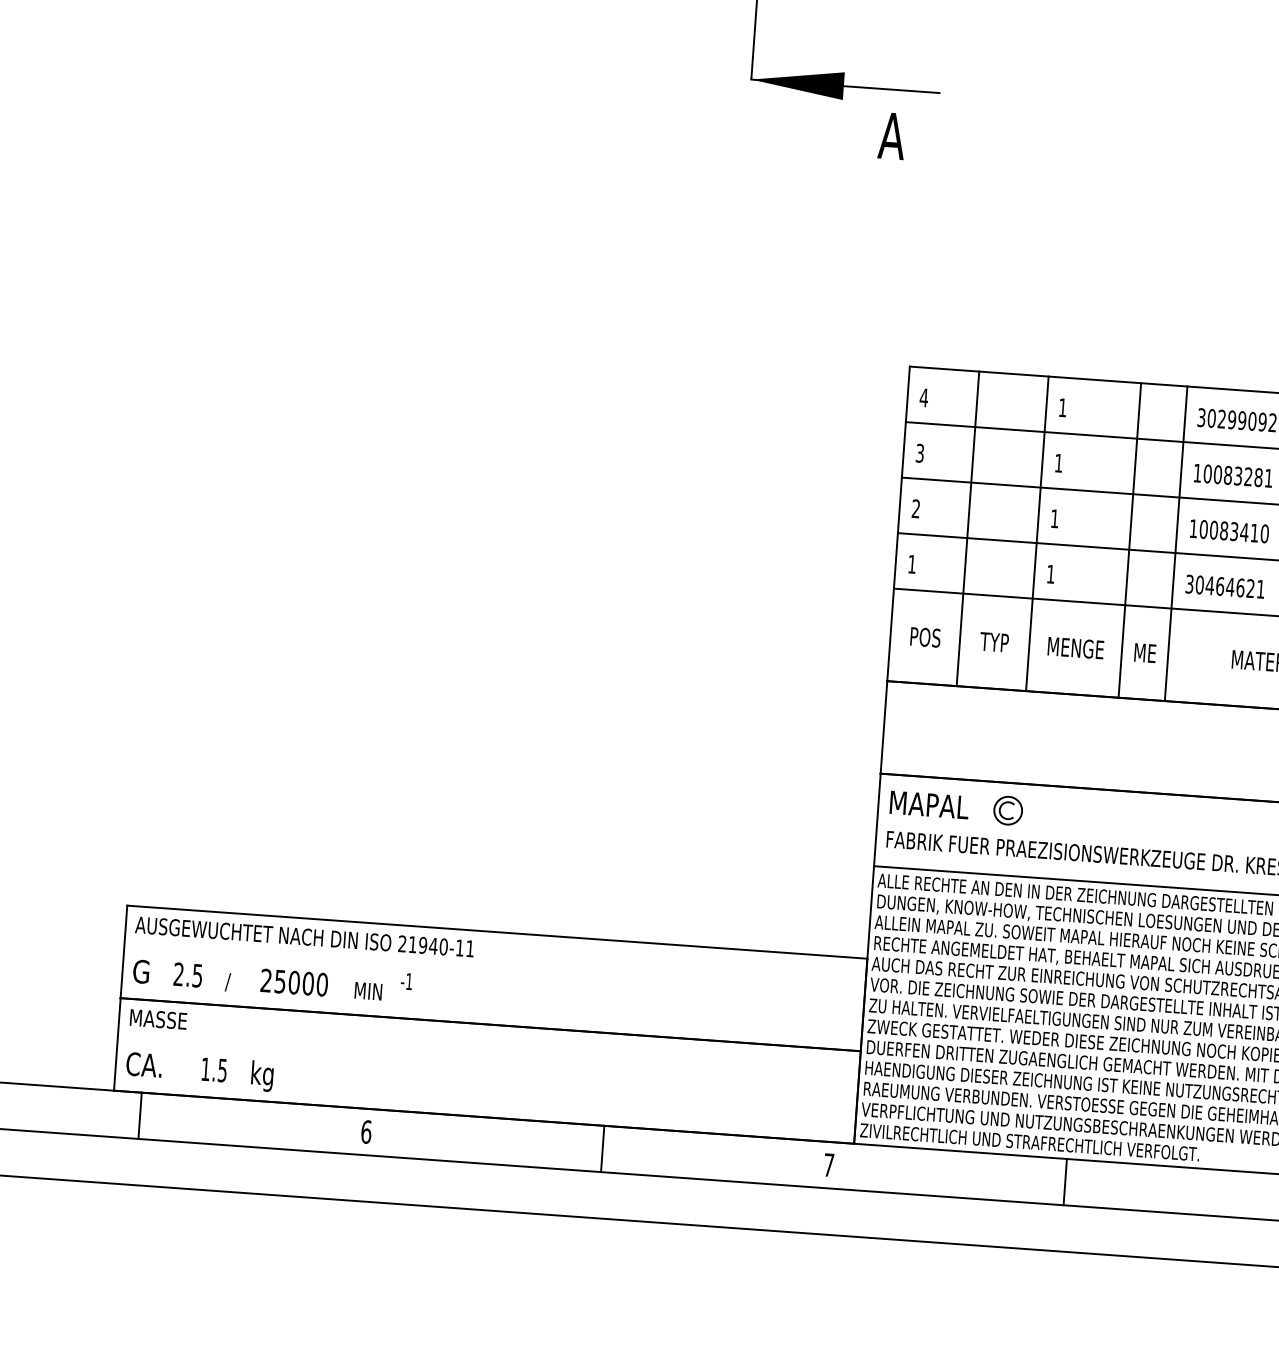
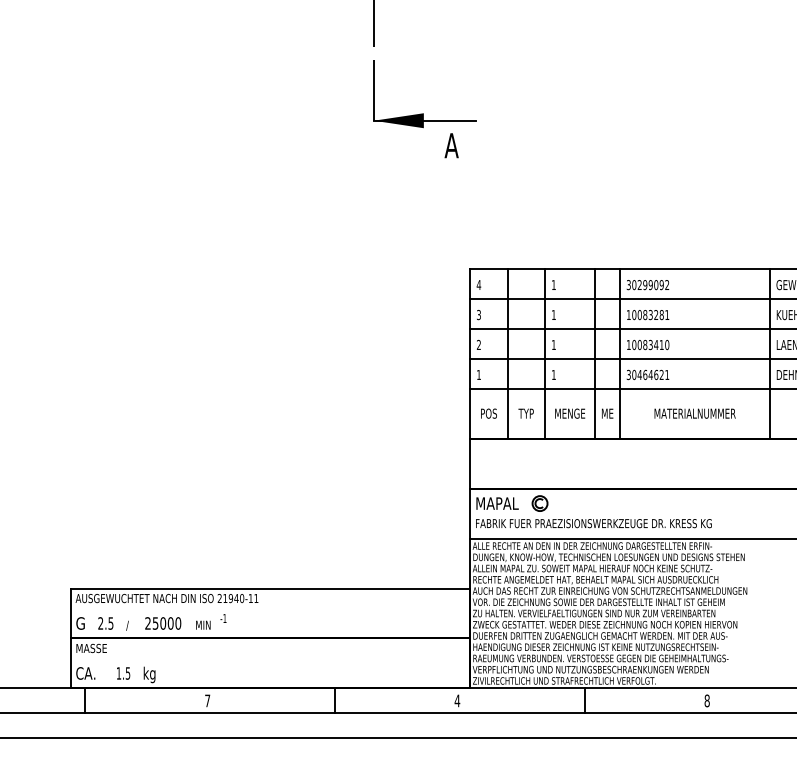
text: (366, 1131) -> (207, 700), 6 -> 7
text: (829, 1164) -> (457, 700), 7 -> 4

